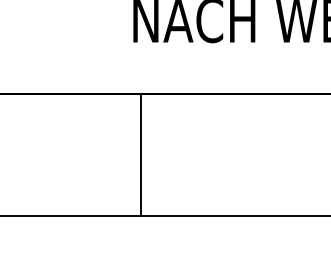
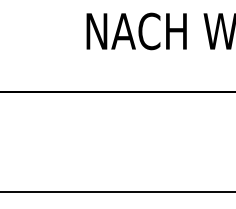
line: (140, 154) -> (92, 141), removed

